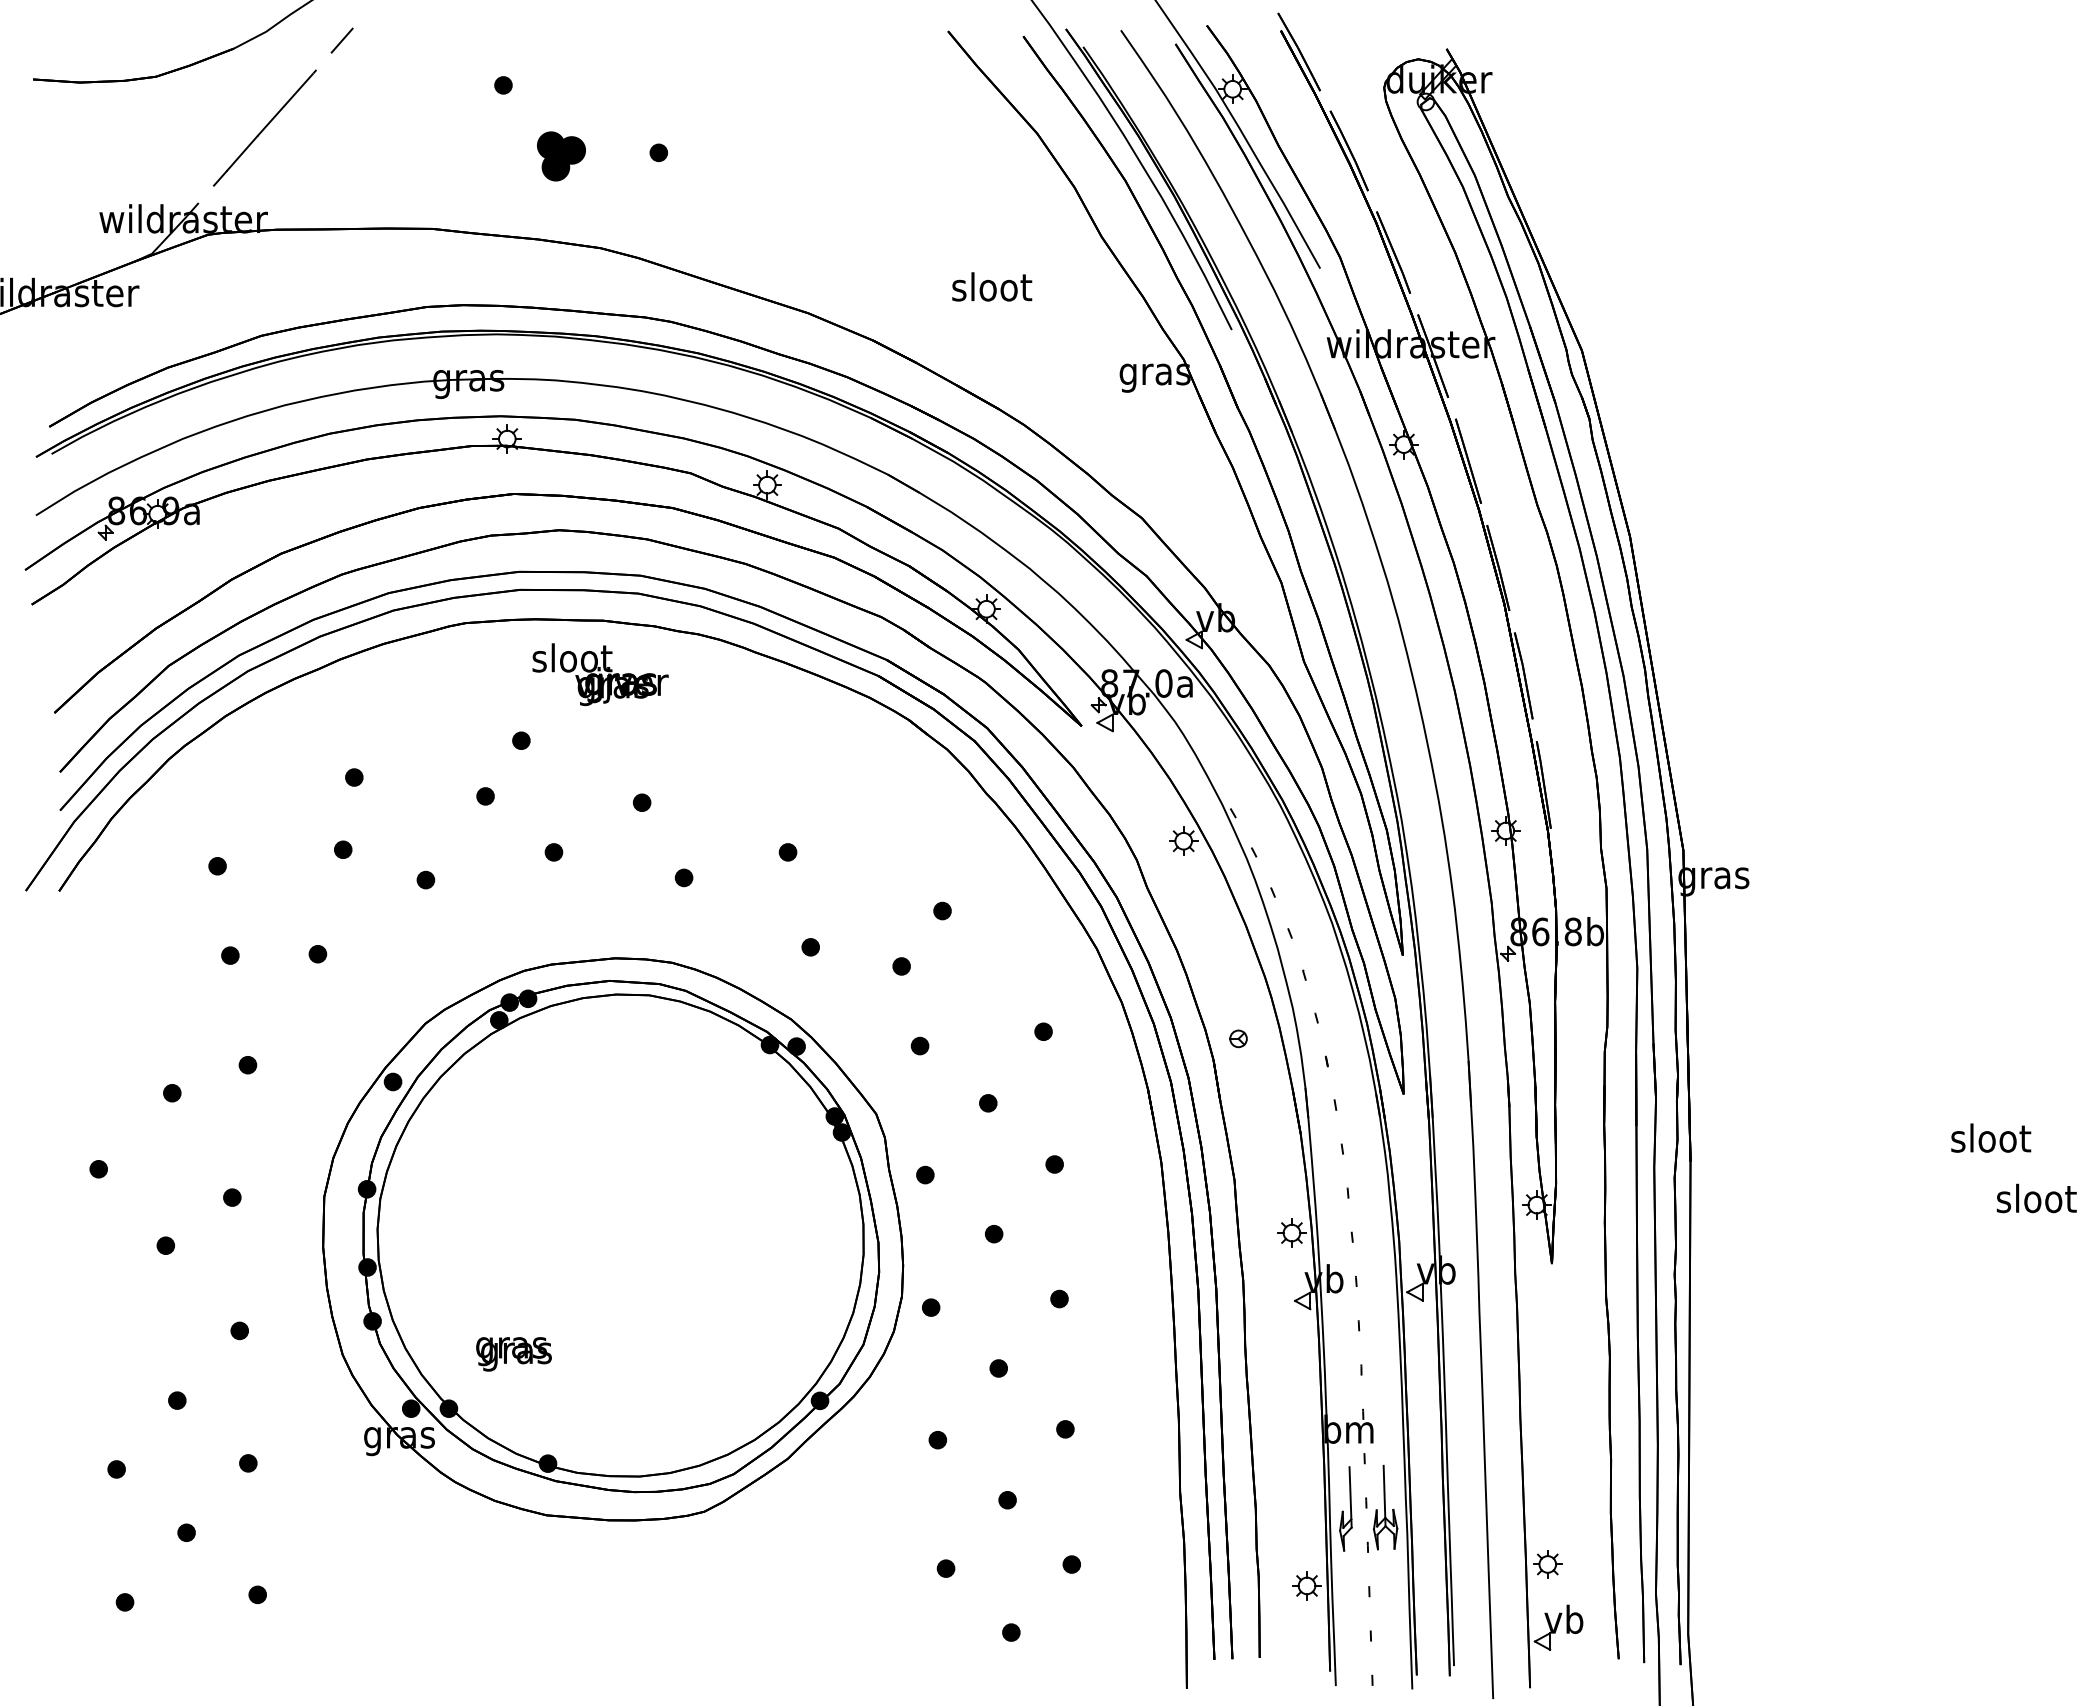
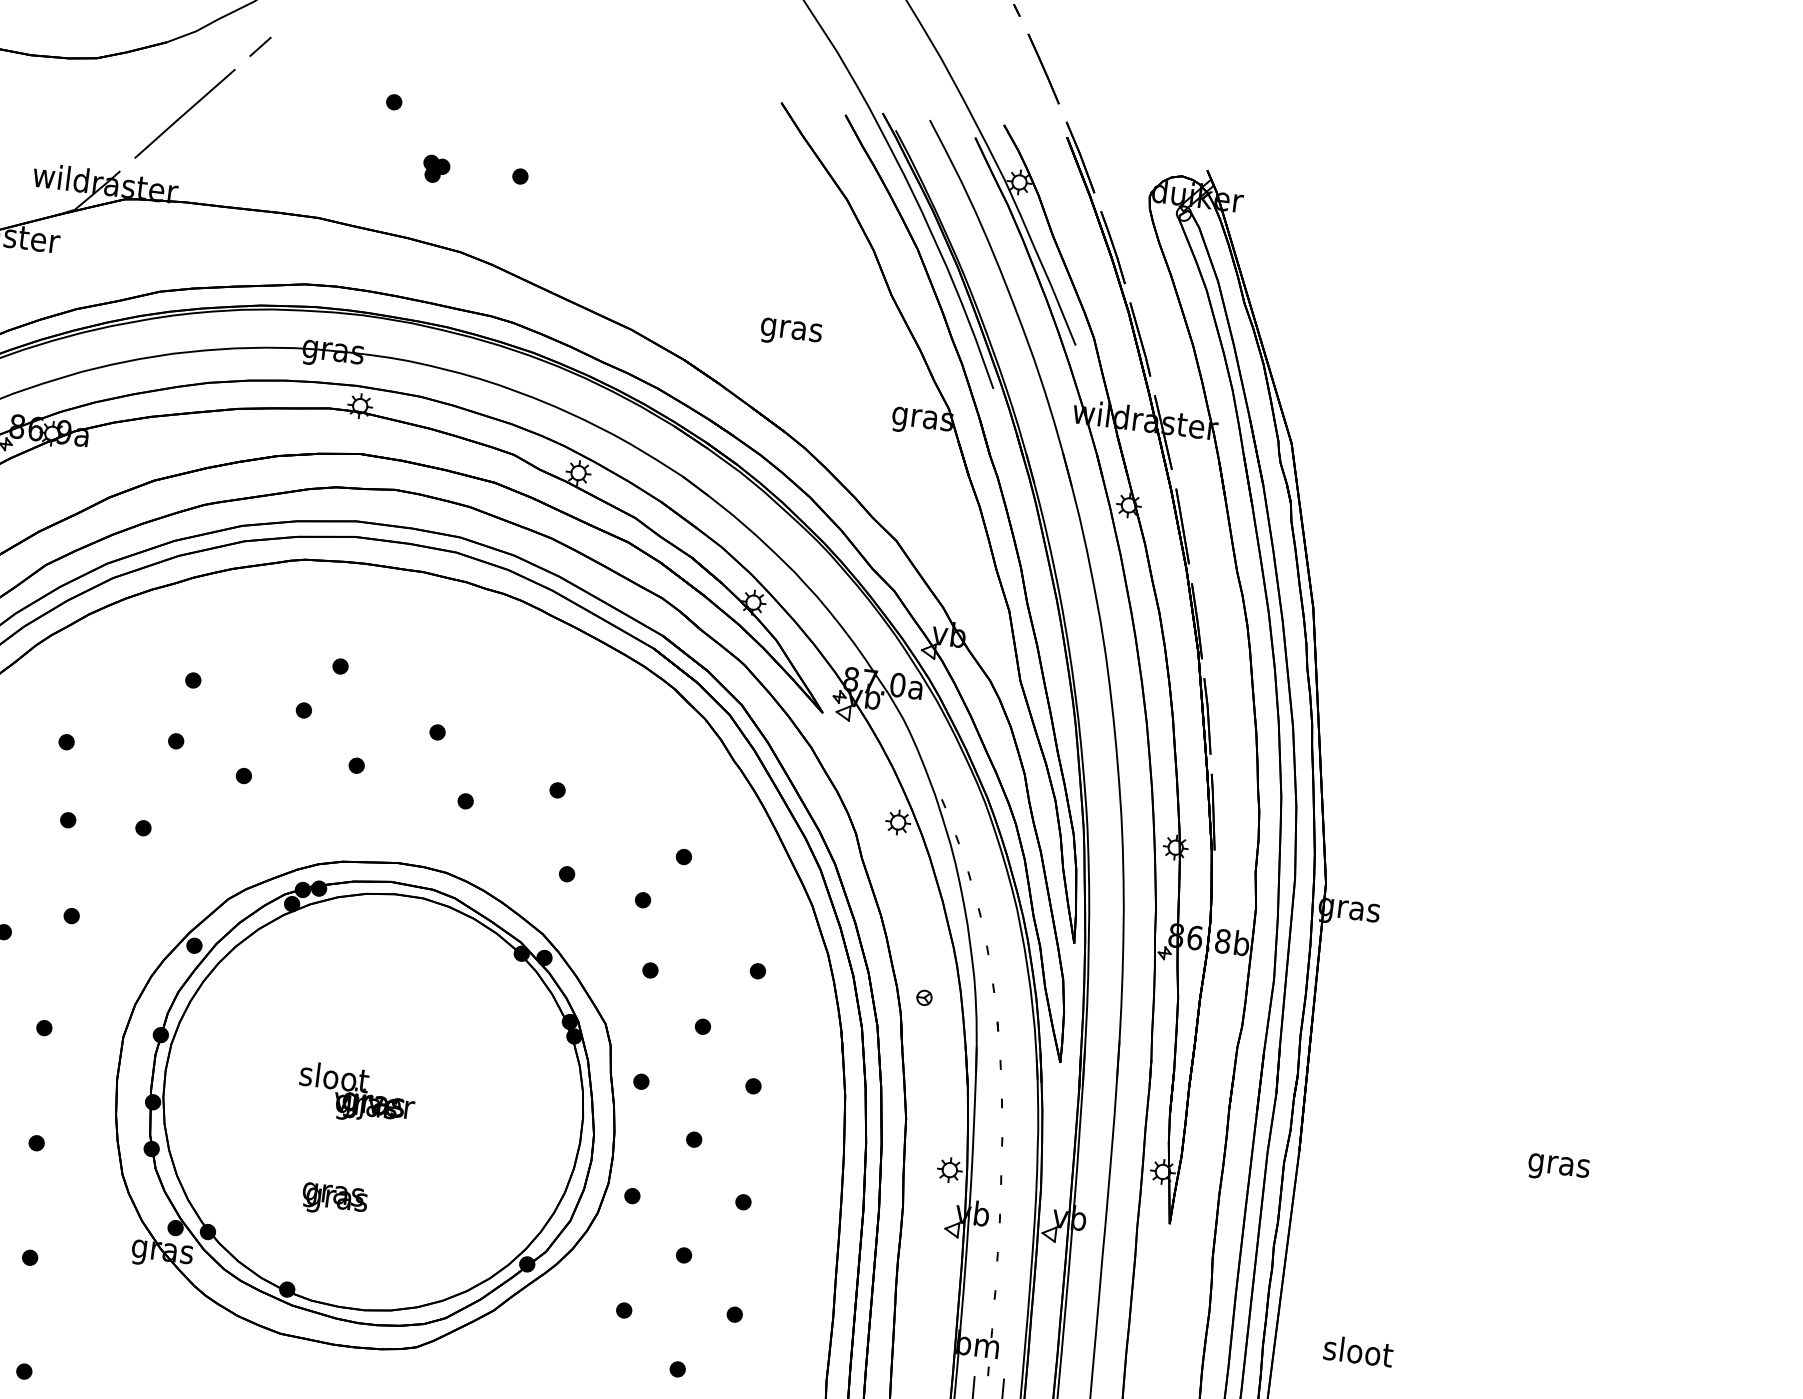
part: (560, 156) -> (435, 169), size x0.62
text: (992, 290) -> (792, 329), sloot -> gras
text: (600, 674) -> (356, 1094), moved
text: (1991, 1141) -> (1559, 1165), sloot -> gras
text: (2036, 1198) -> (1358, 1351), moved
text: (513, 1354) -> (334, 1200), moved

